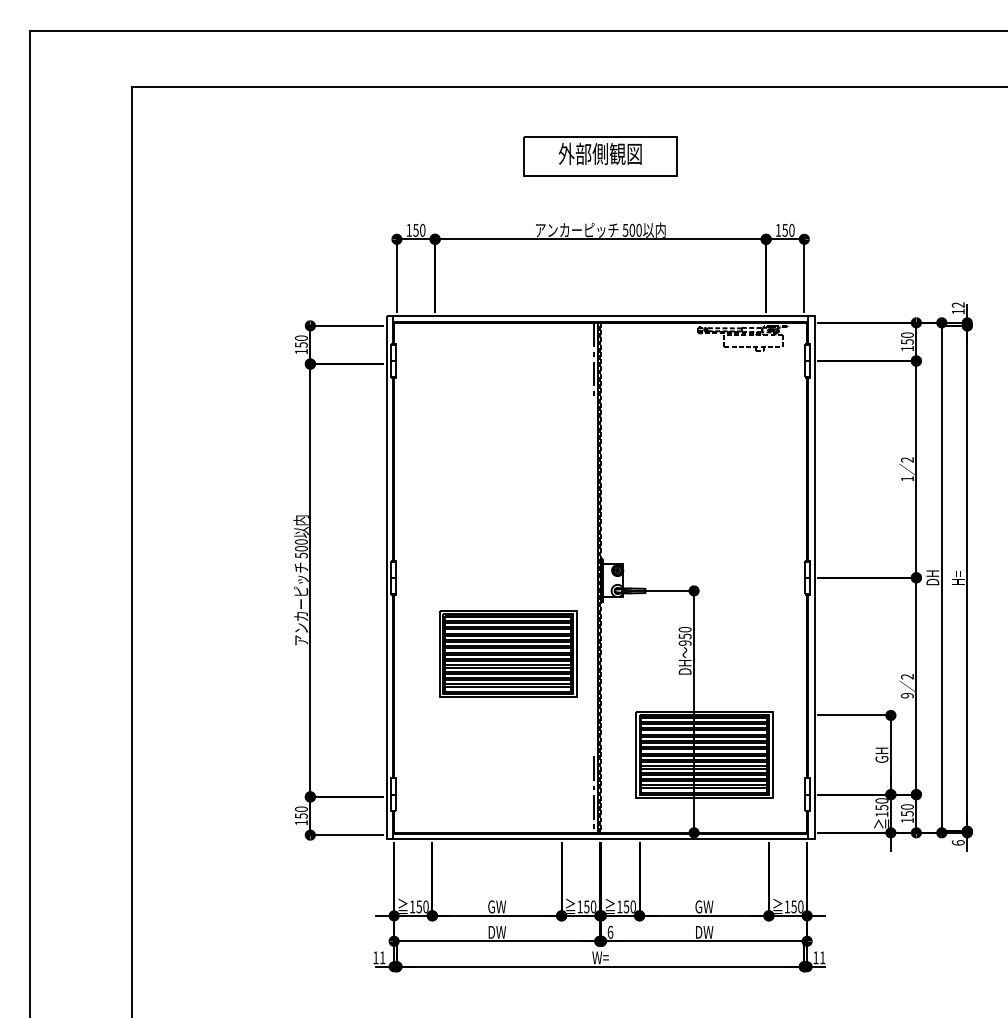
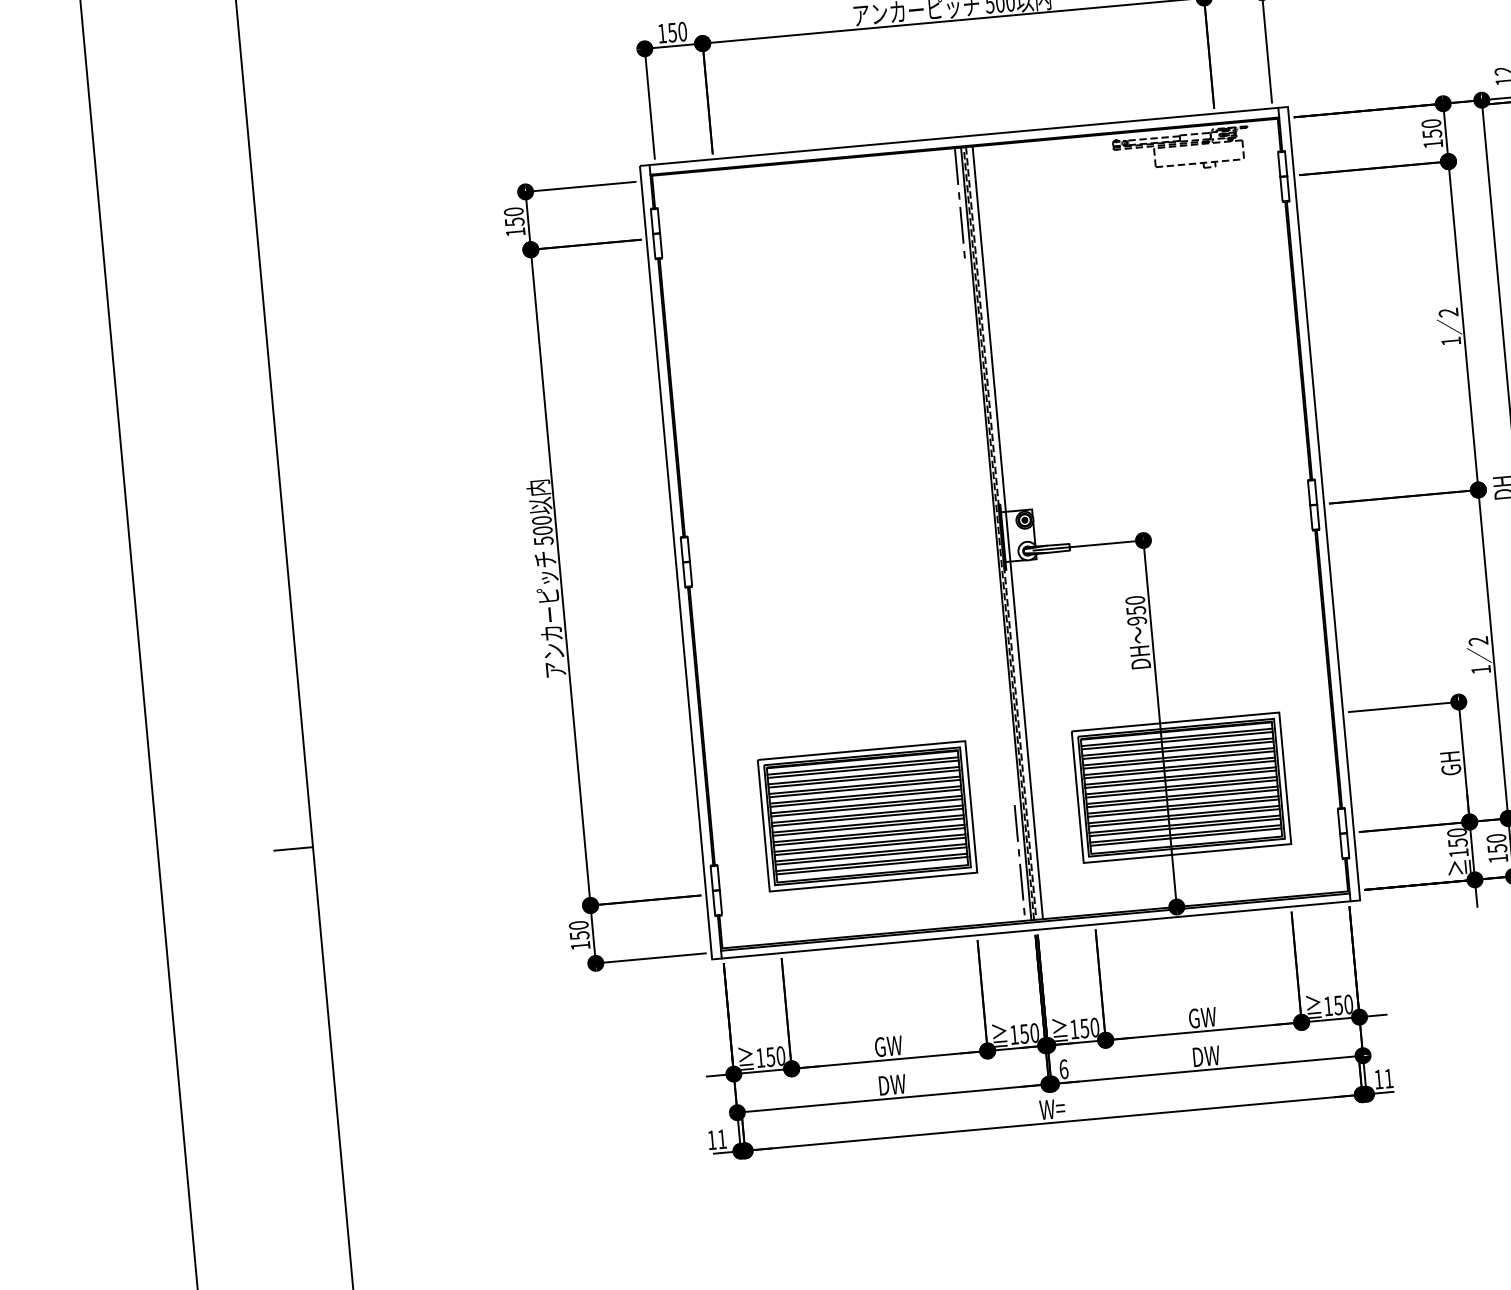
line: (605, 577) -> (1007, 532), added
part: (508, 653) -> (868, 815), moved
text: (907, 695) -> (1481, 669), 9 -> 1
line: (119, 742) -> (293, 849), added

